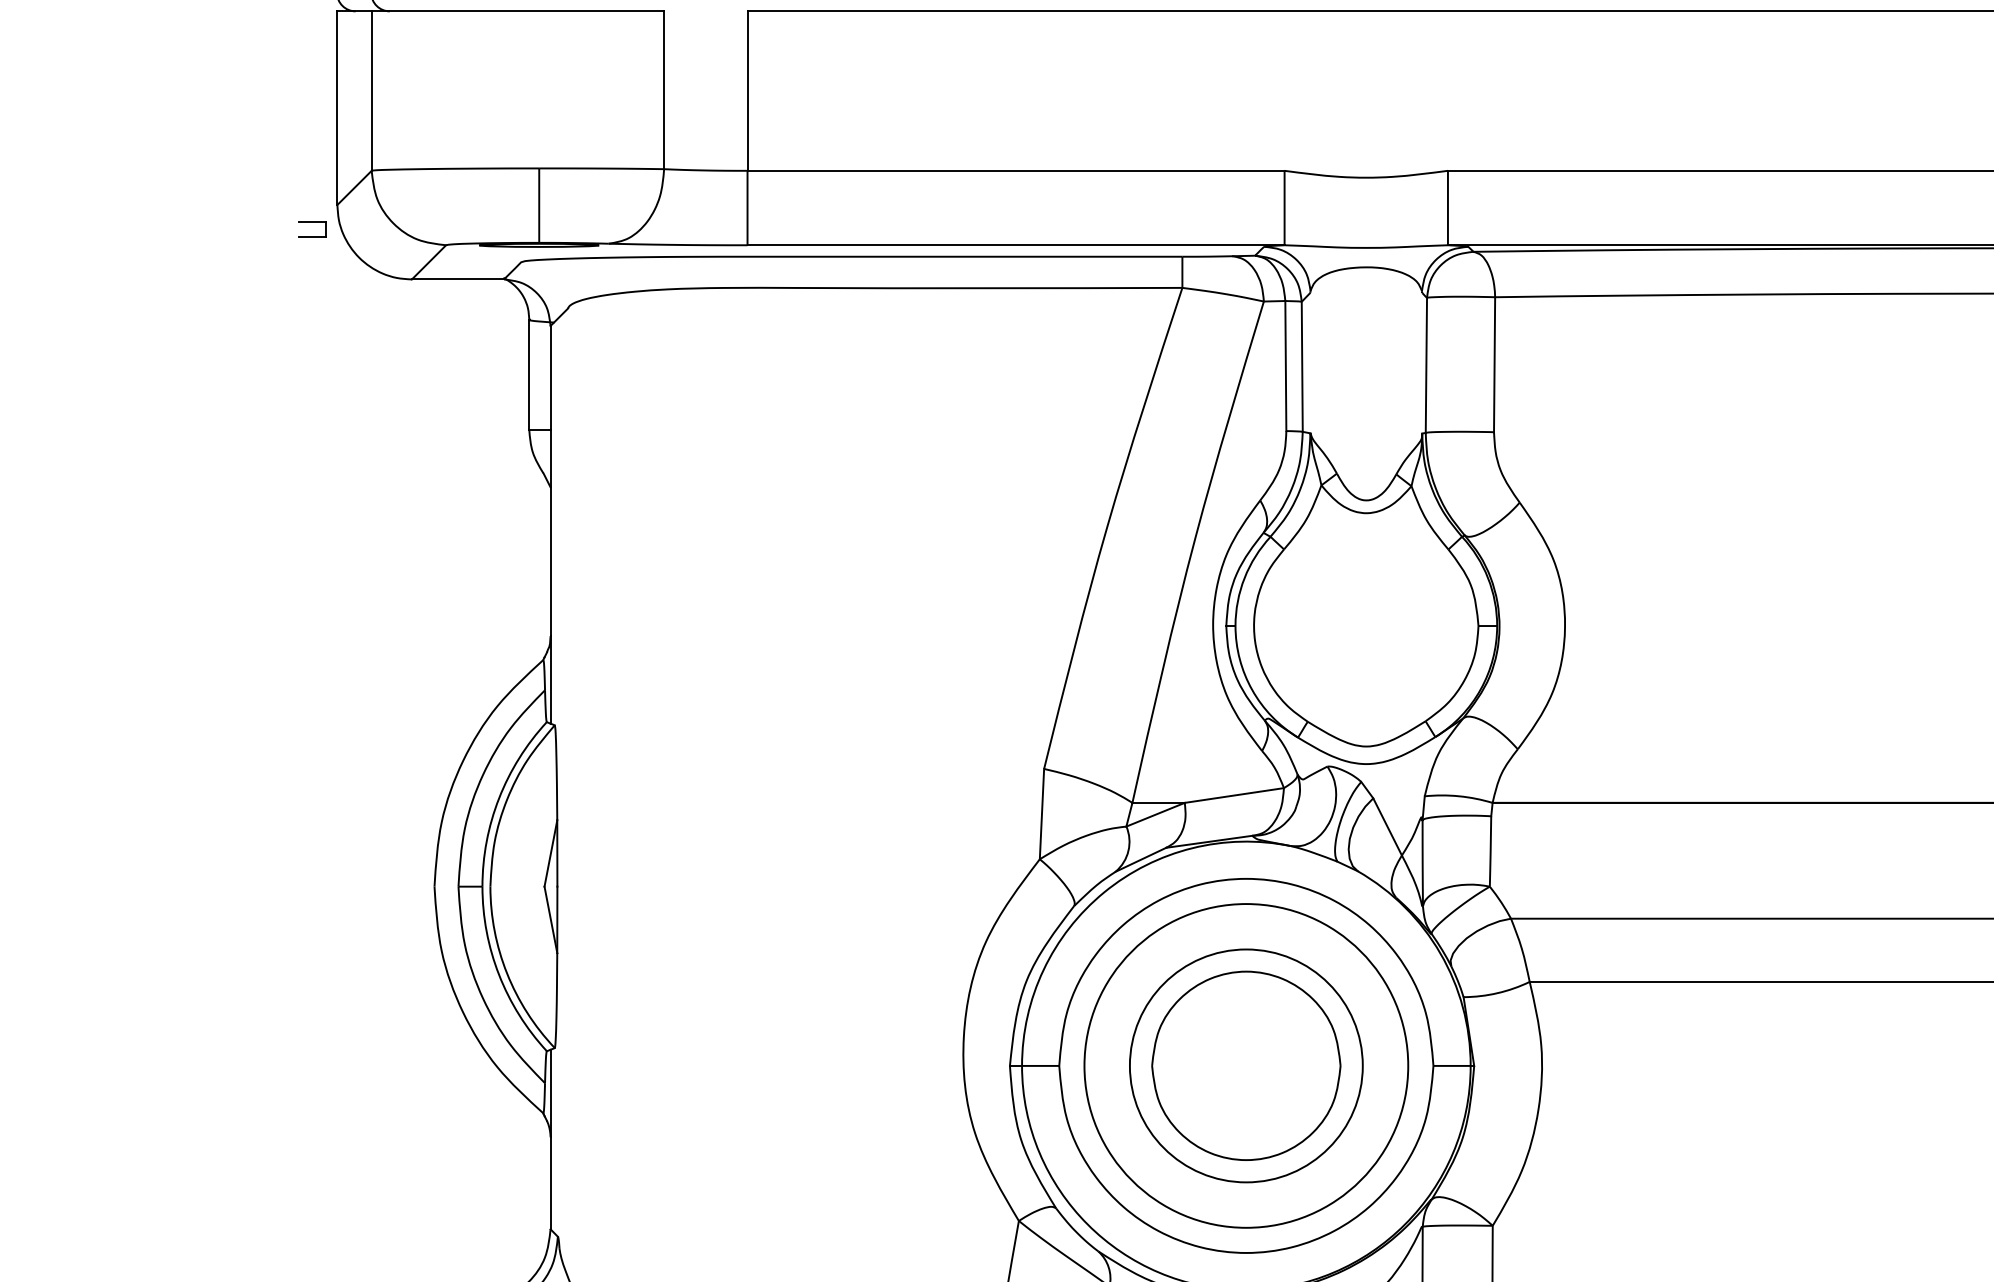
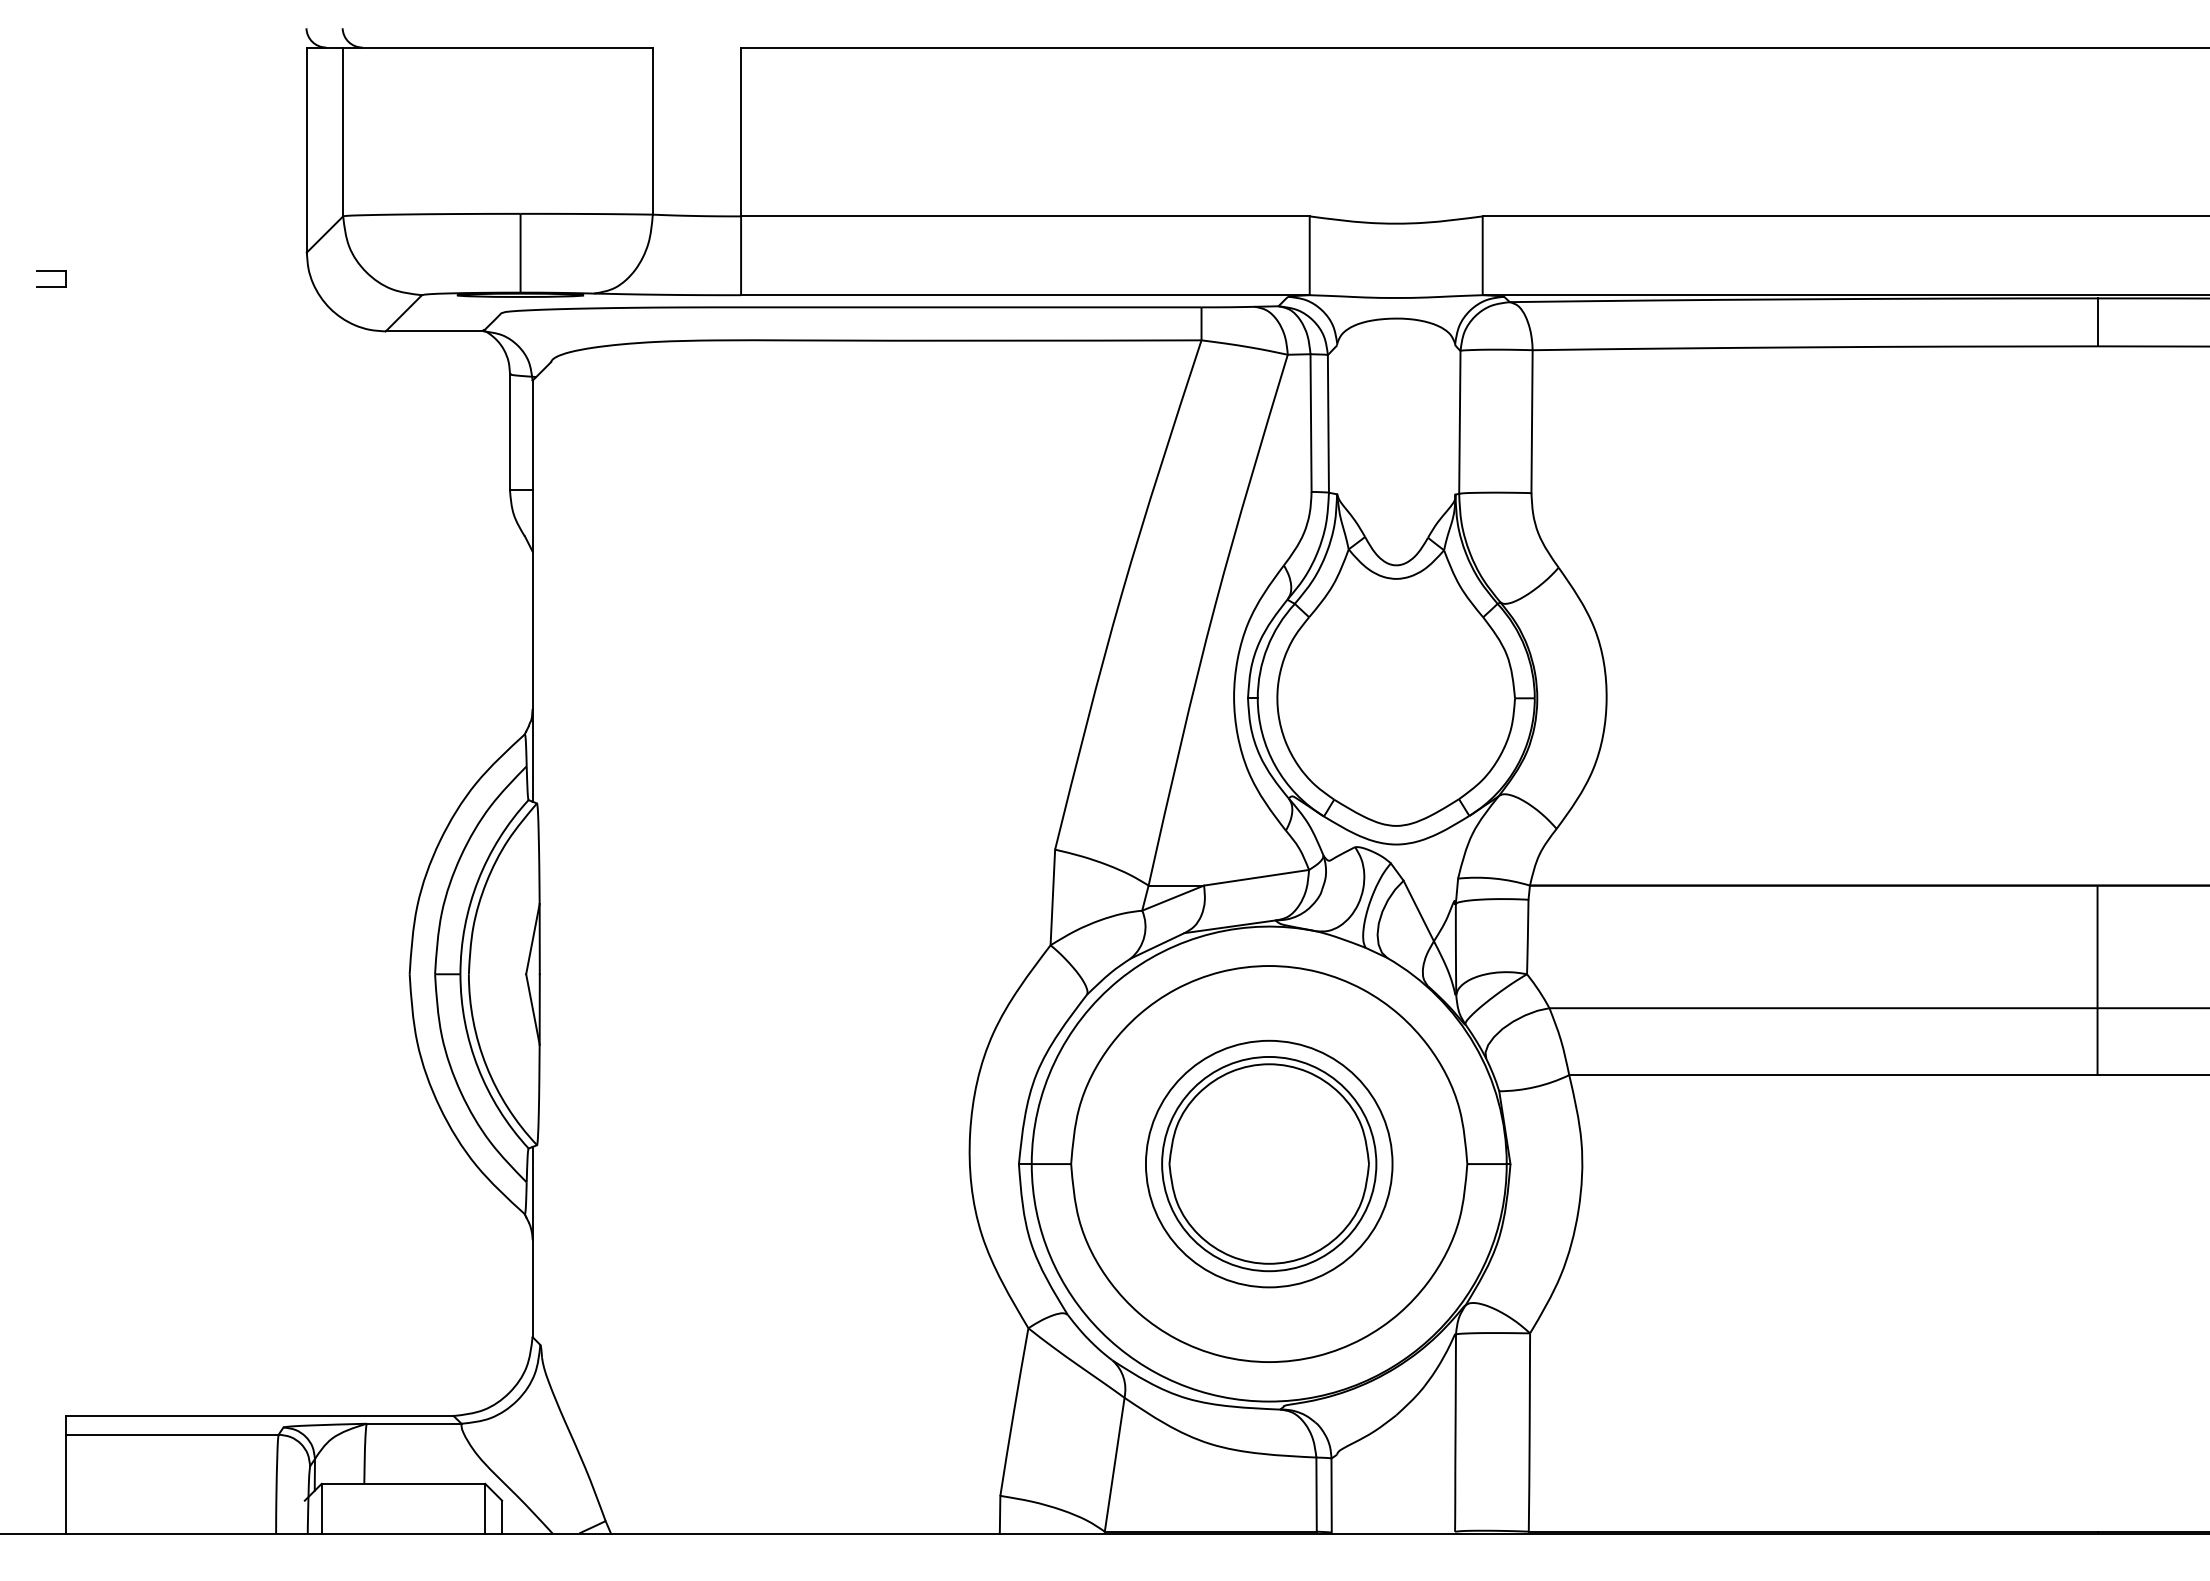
part: (312, 222) -> (51, 271), moved
circle: (1246, 1065) -> (1269, 1163), size x0.62

